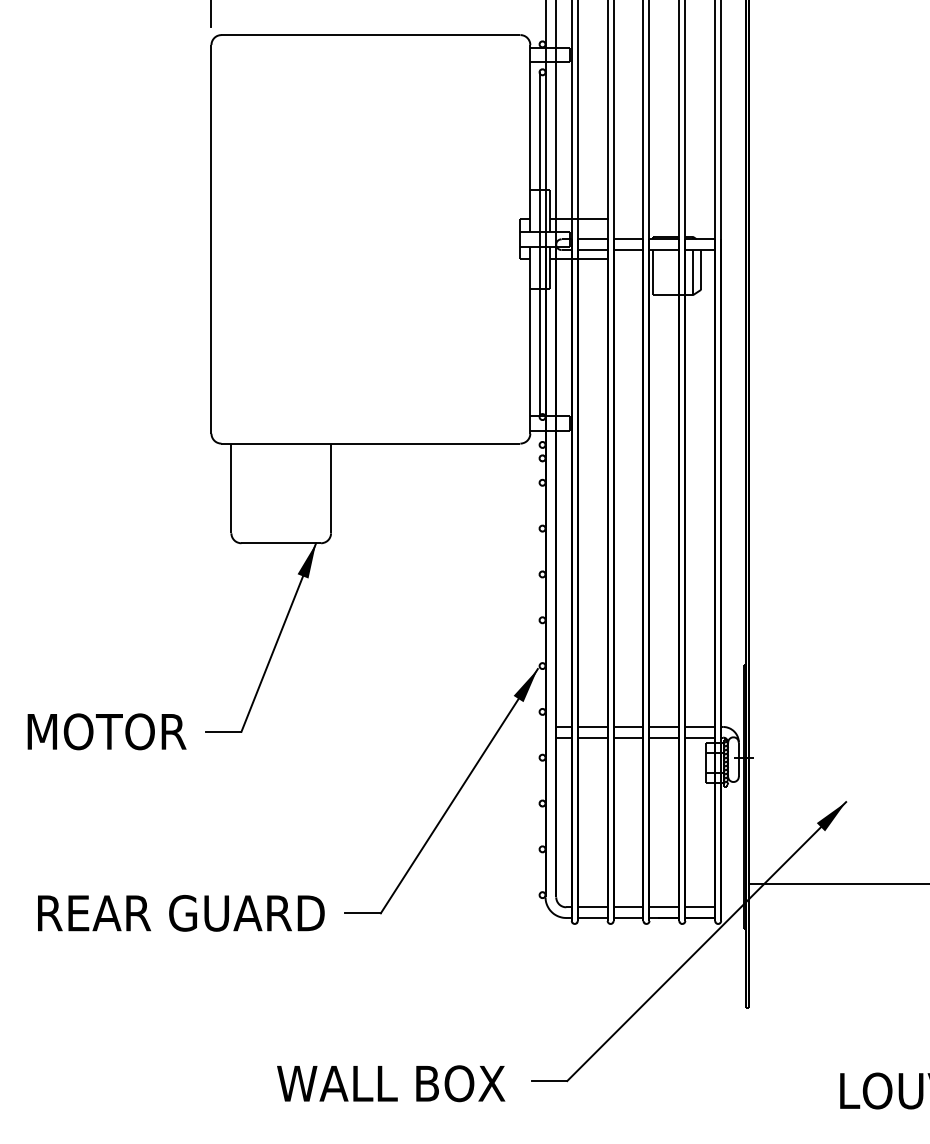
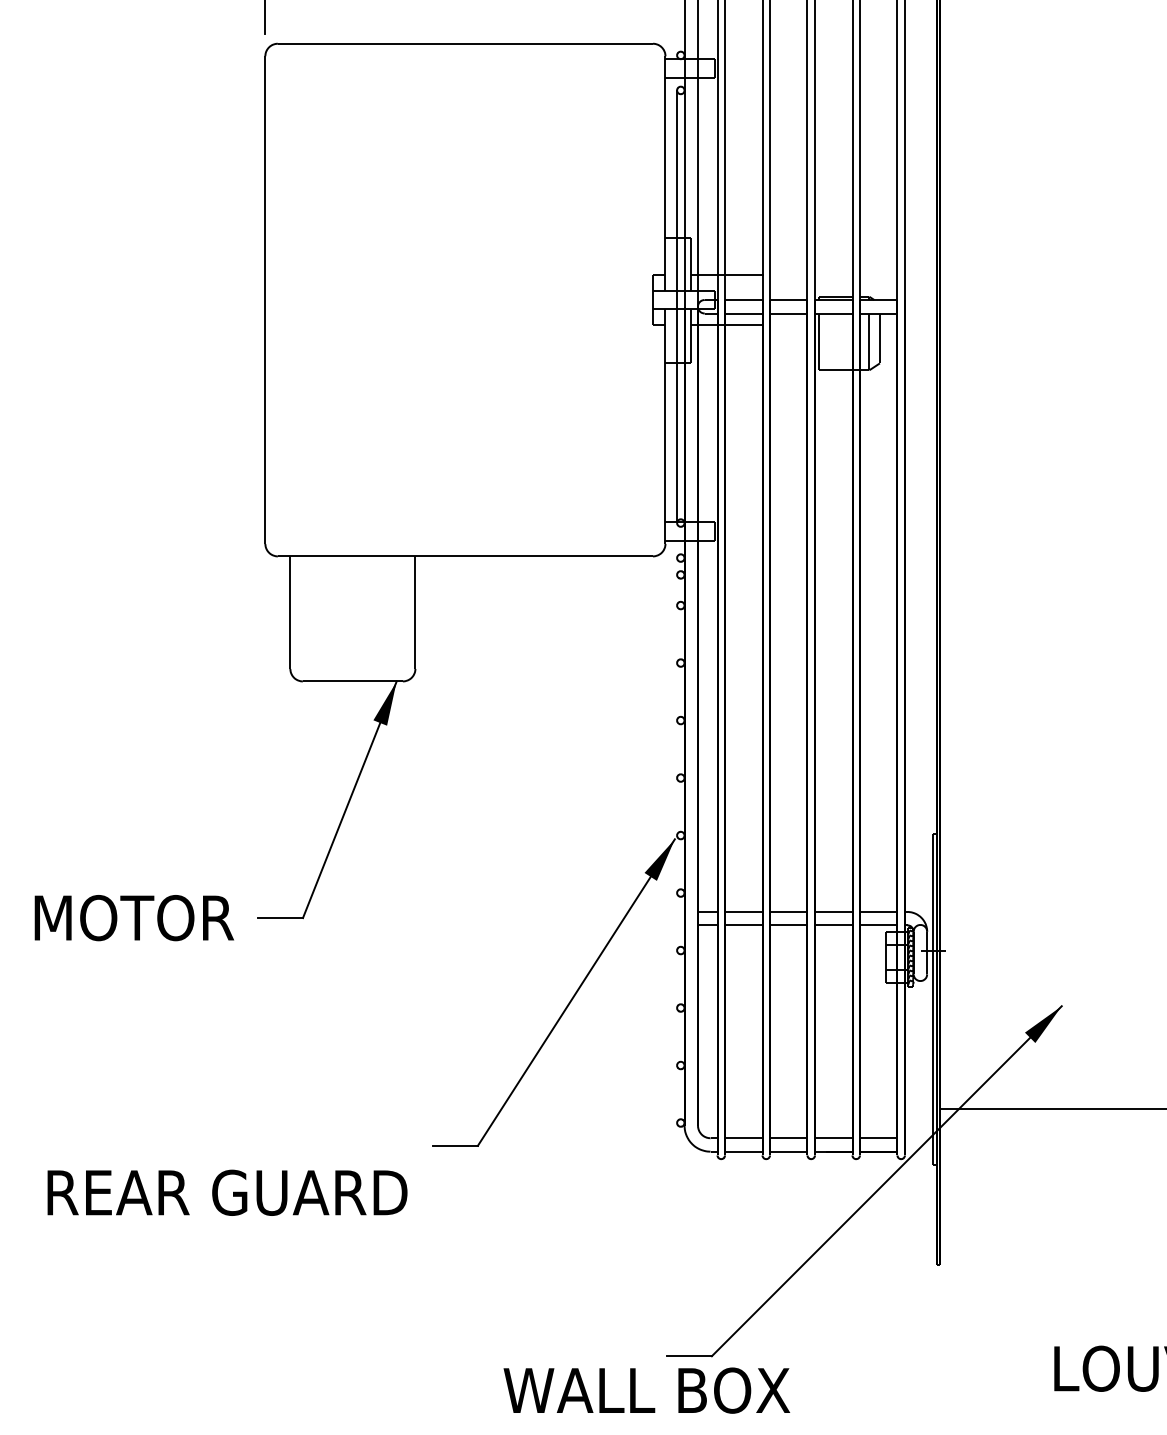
text: (181, 913) -> (227, 1192), moved
text: (390, 1083) -> (646, 1390), moved

